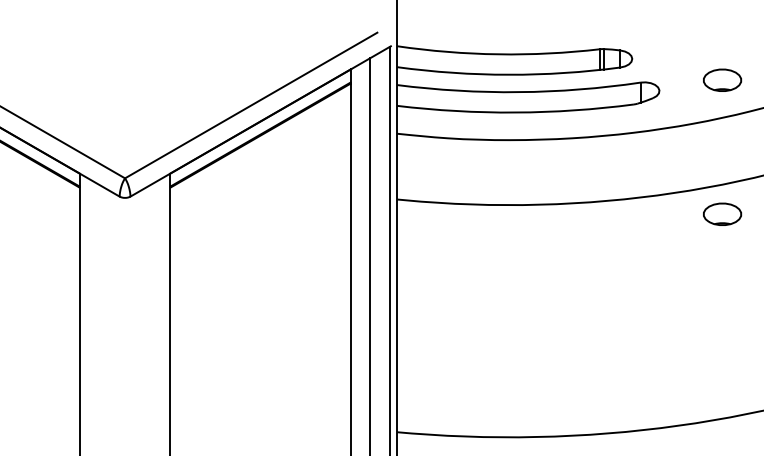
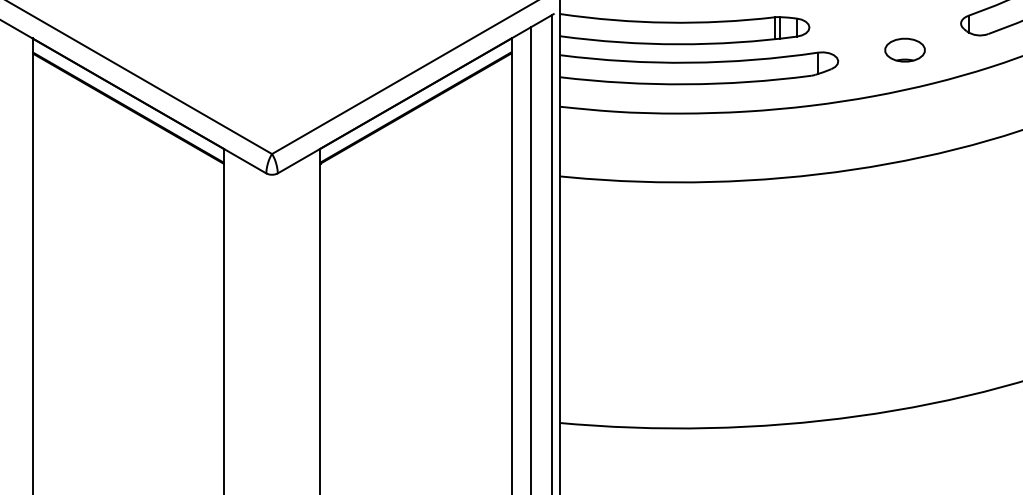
part: (721, 213) -> (904, 191), removed

